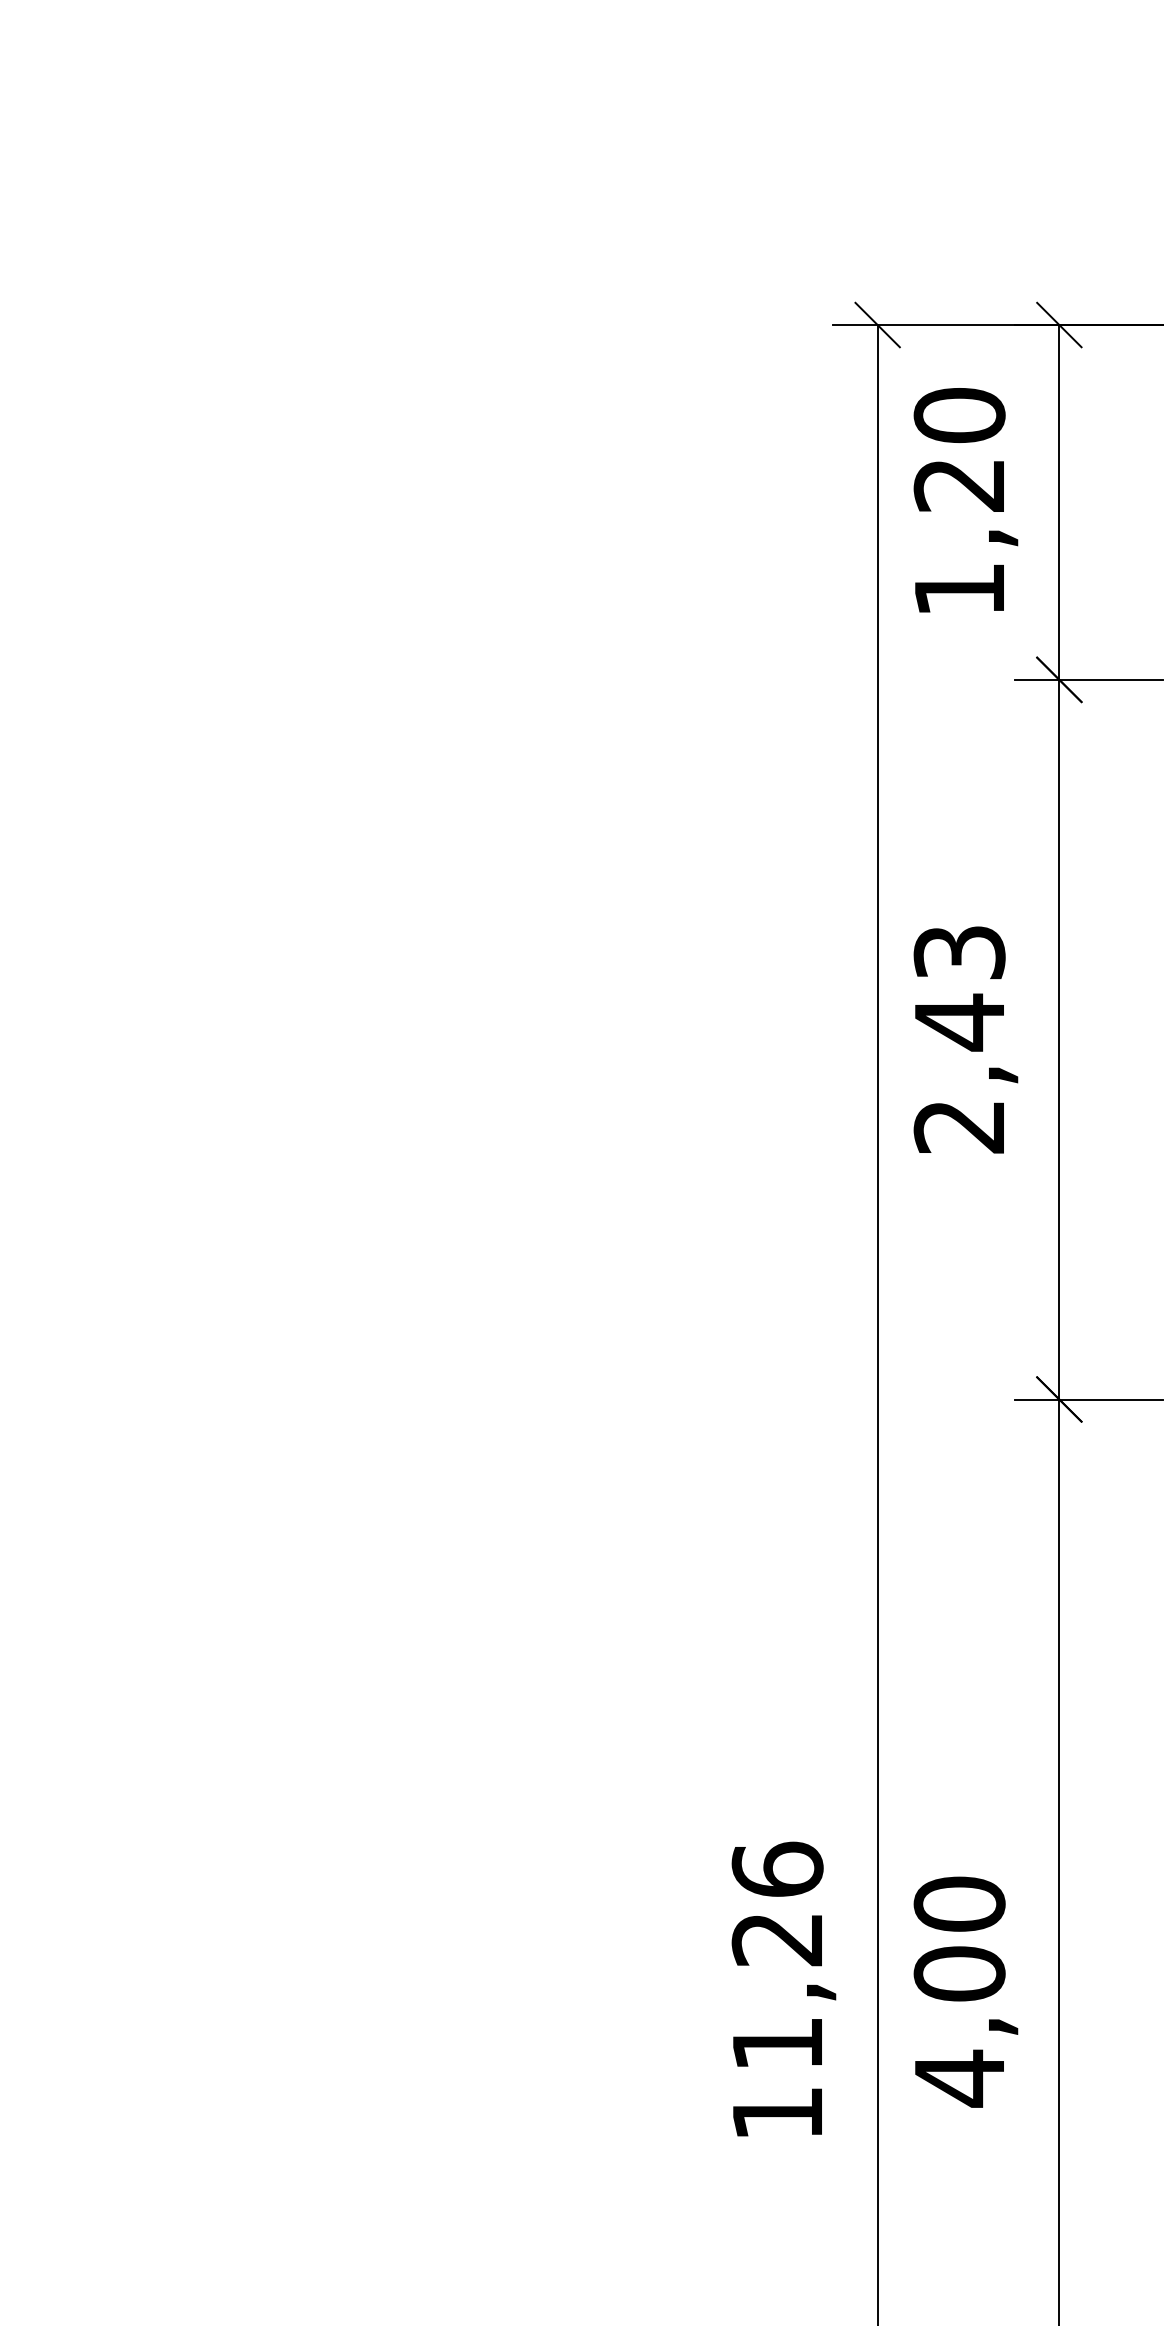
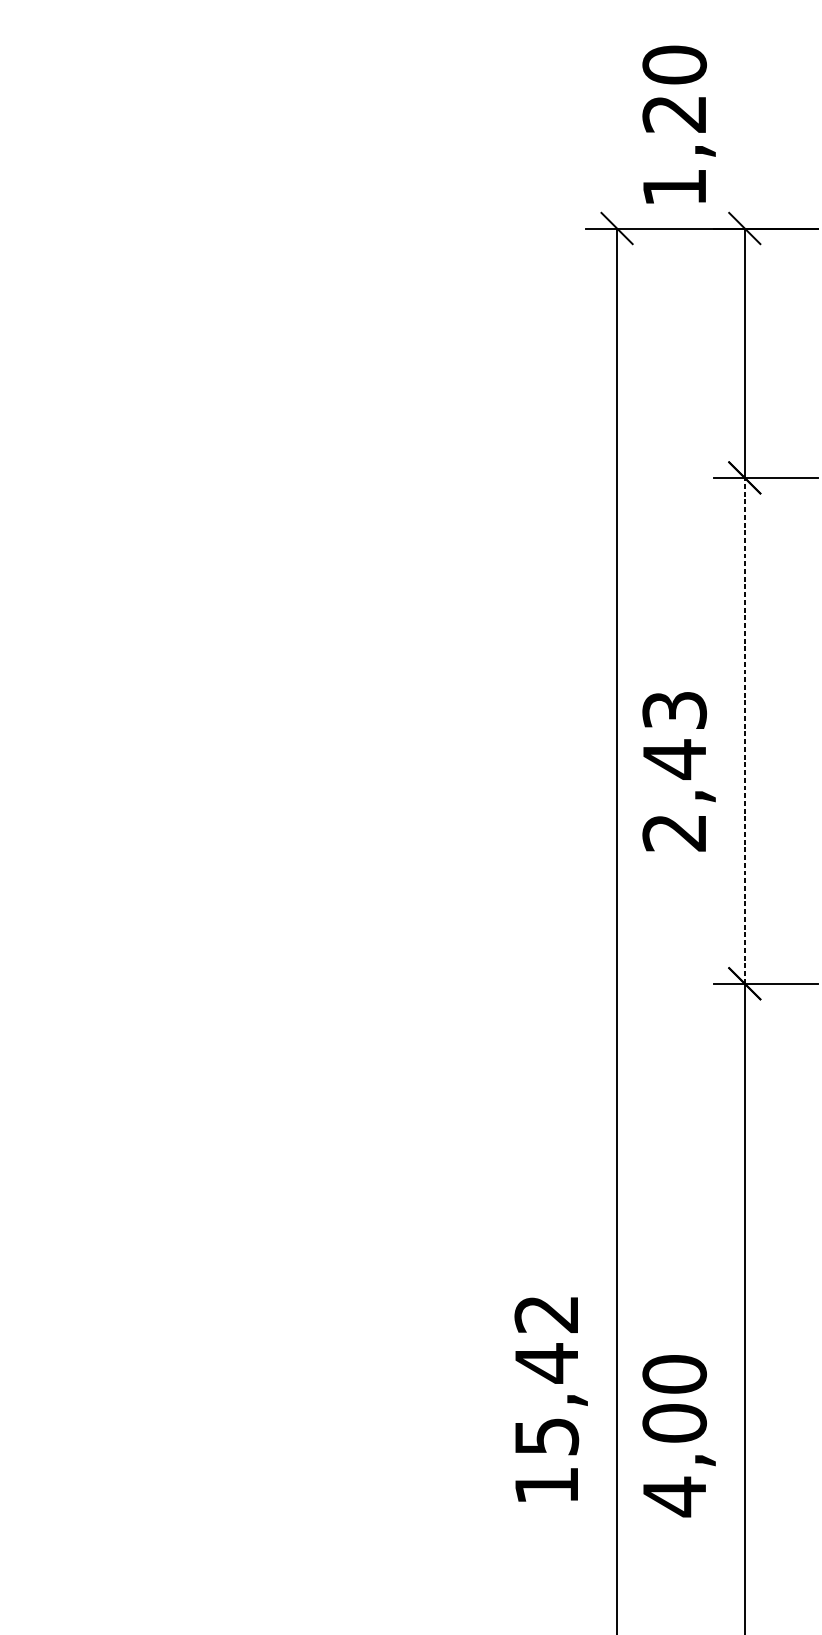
text: (965, 500) -> (678, 124), moved
text: (965, 1039) -> (678, 771), moved
line: (1059, 1039) -> (744, 730), solid -> dashed
text: (777, 1955) -> (546, 1374), 11,26 -> 15,42
text: (965, 1991) -> (678, 1435), moved

